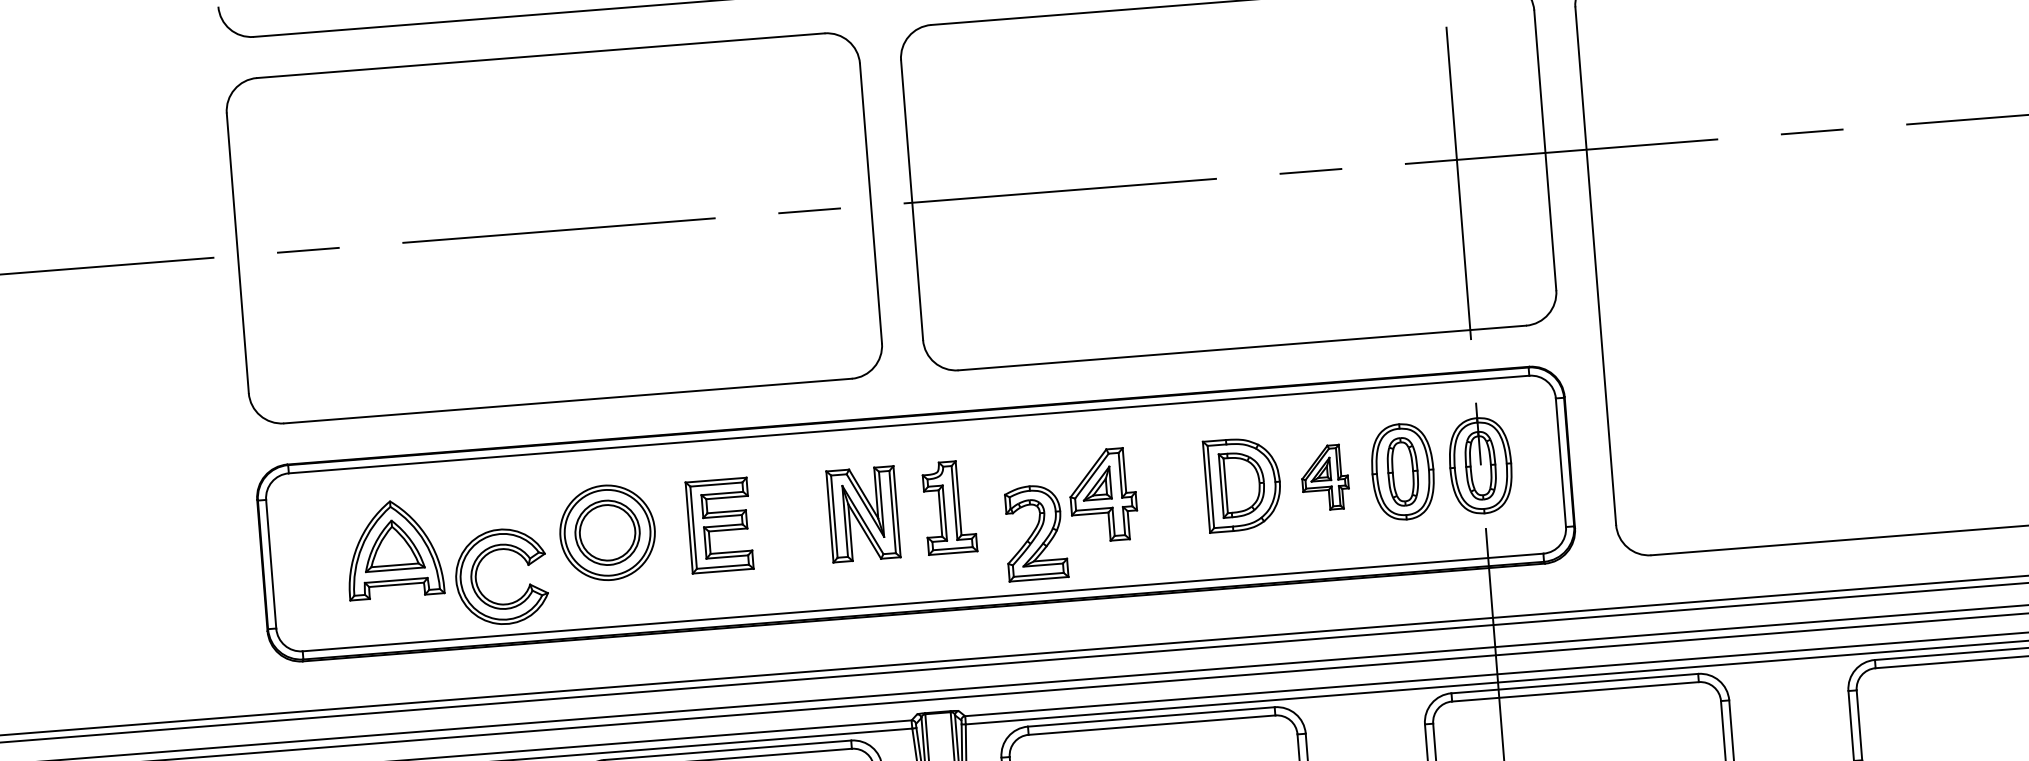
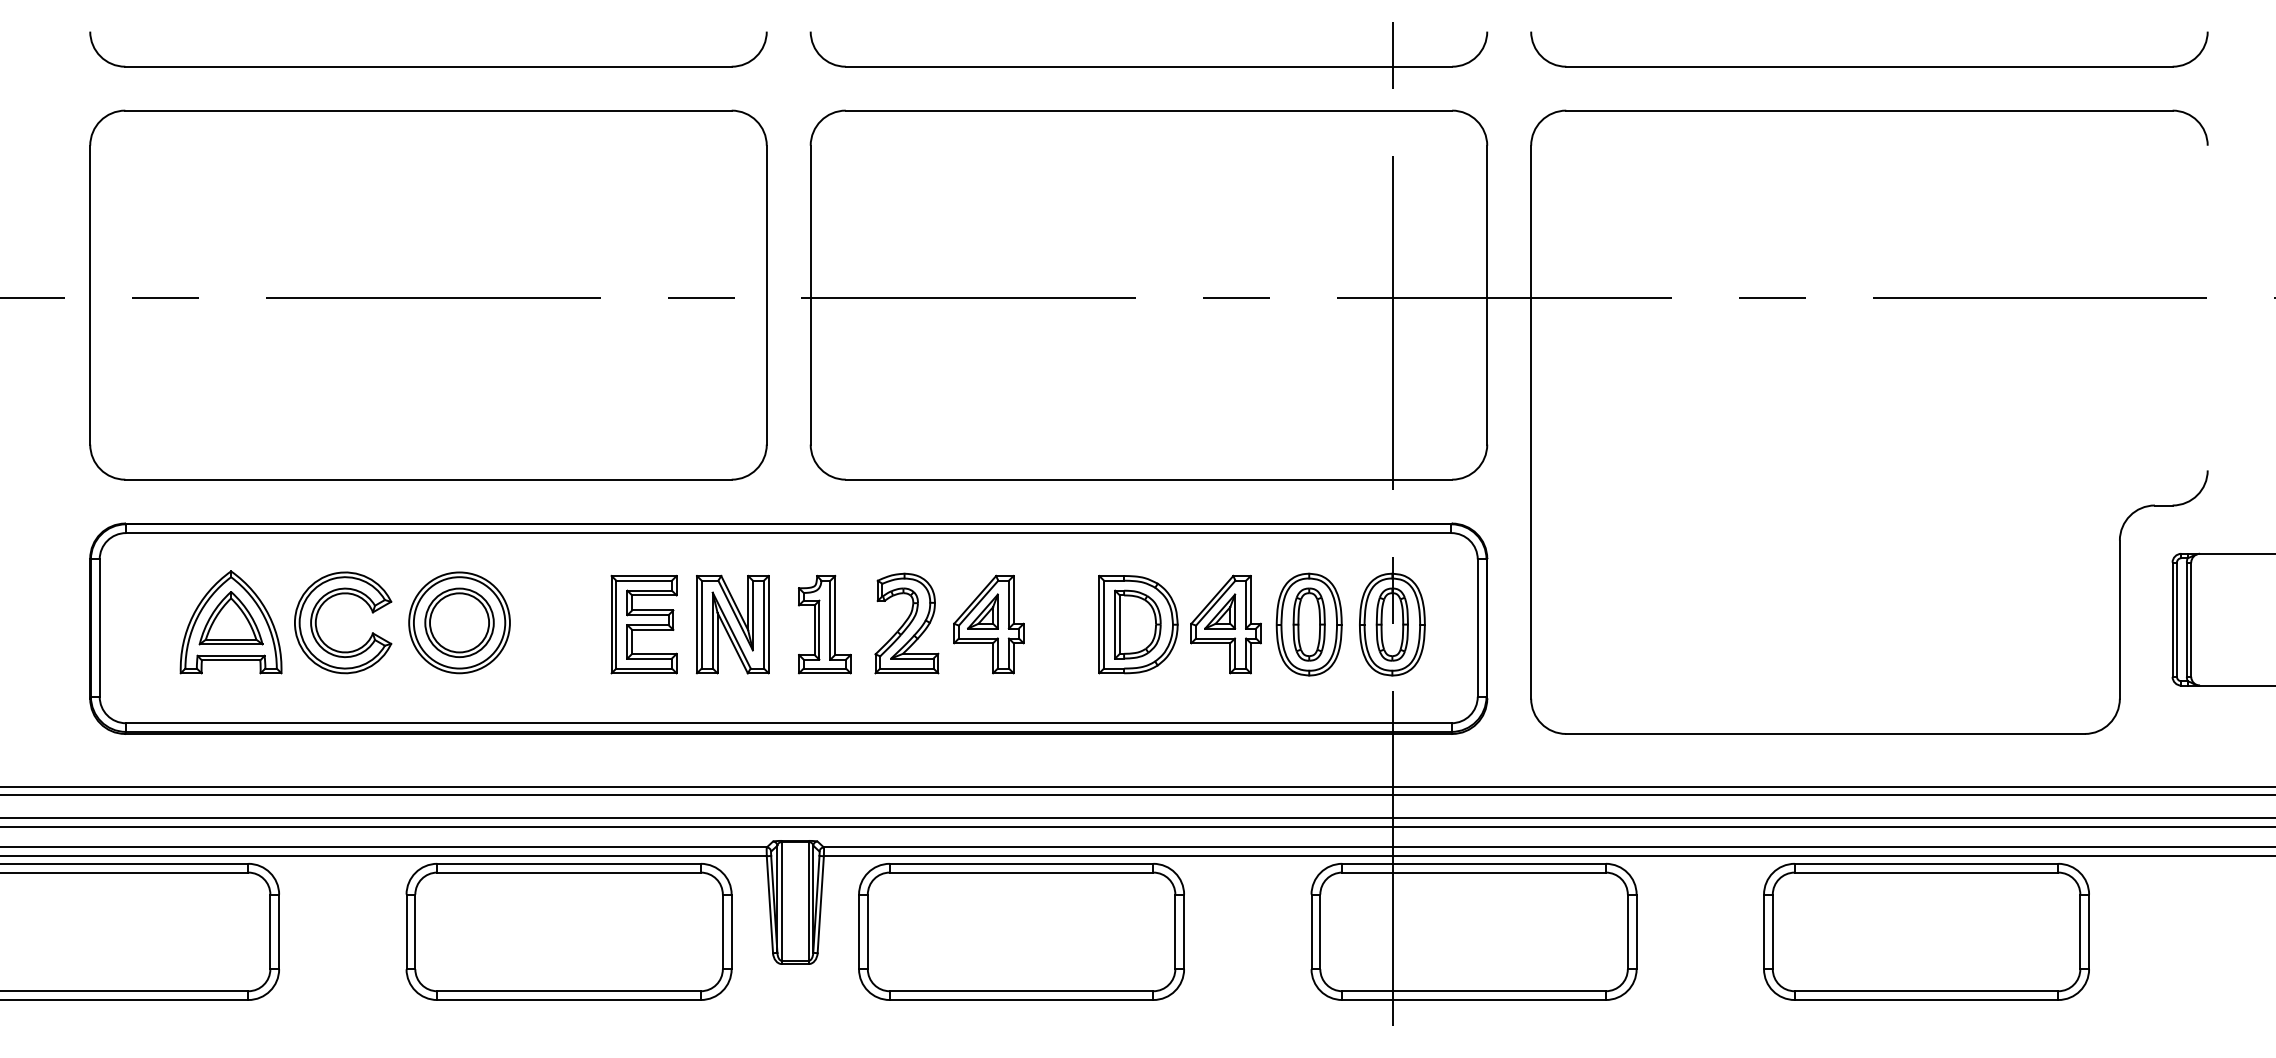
part: (1324, 477) -> (1225, 624), size x1.43
part: (719, 525) -> (643, 624), moved
part: (1035, 532) -> (906, 623), moved
part: (477, 574) -> (317, 618), moved

